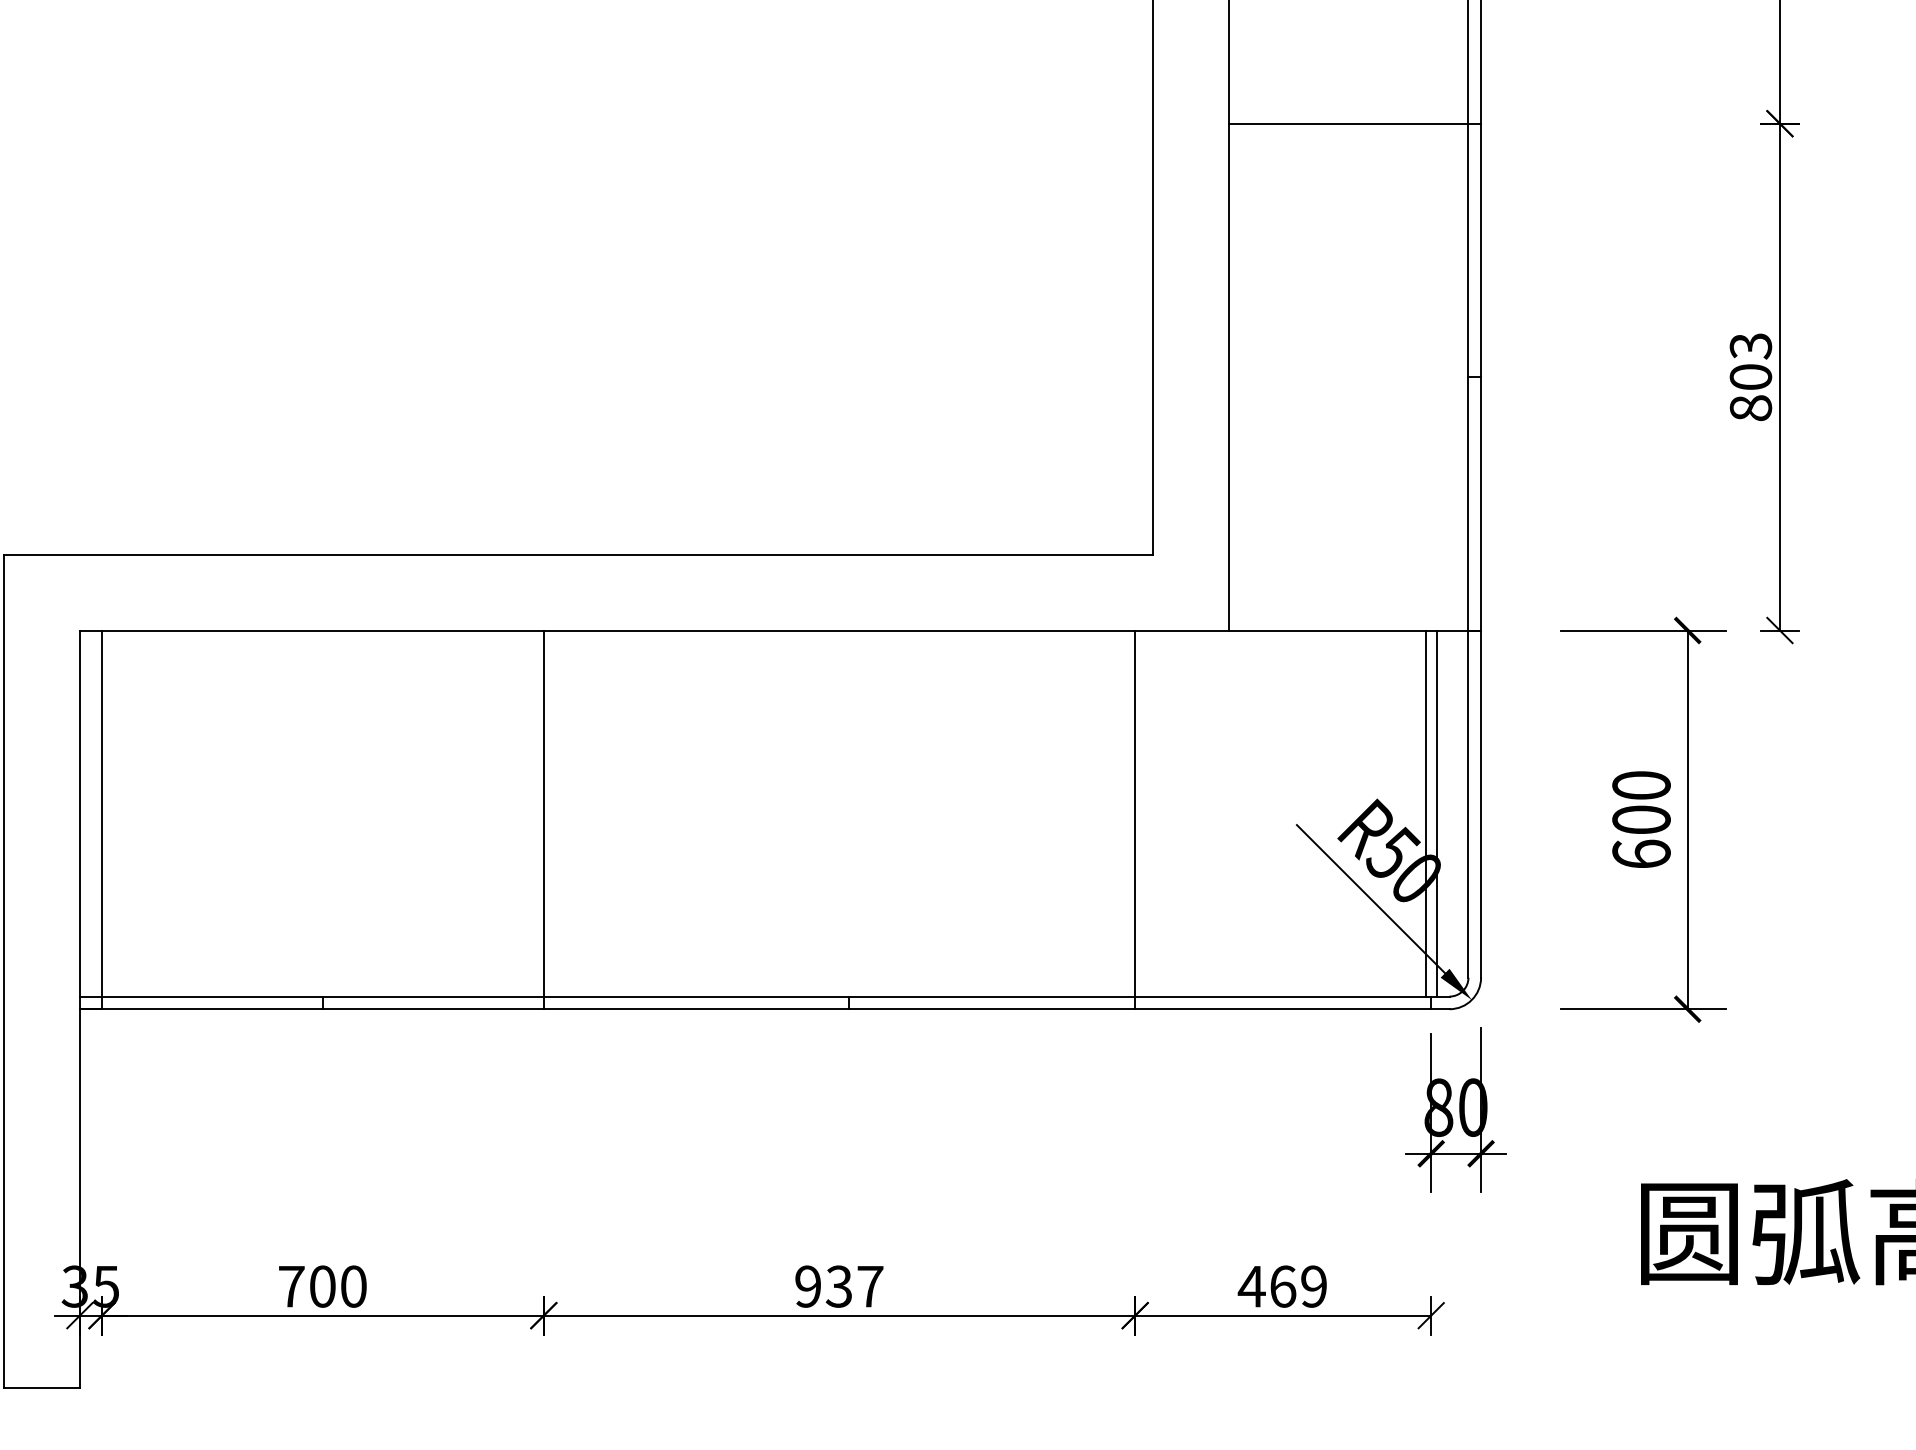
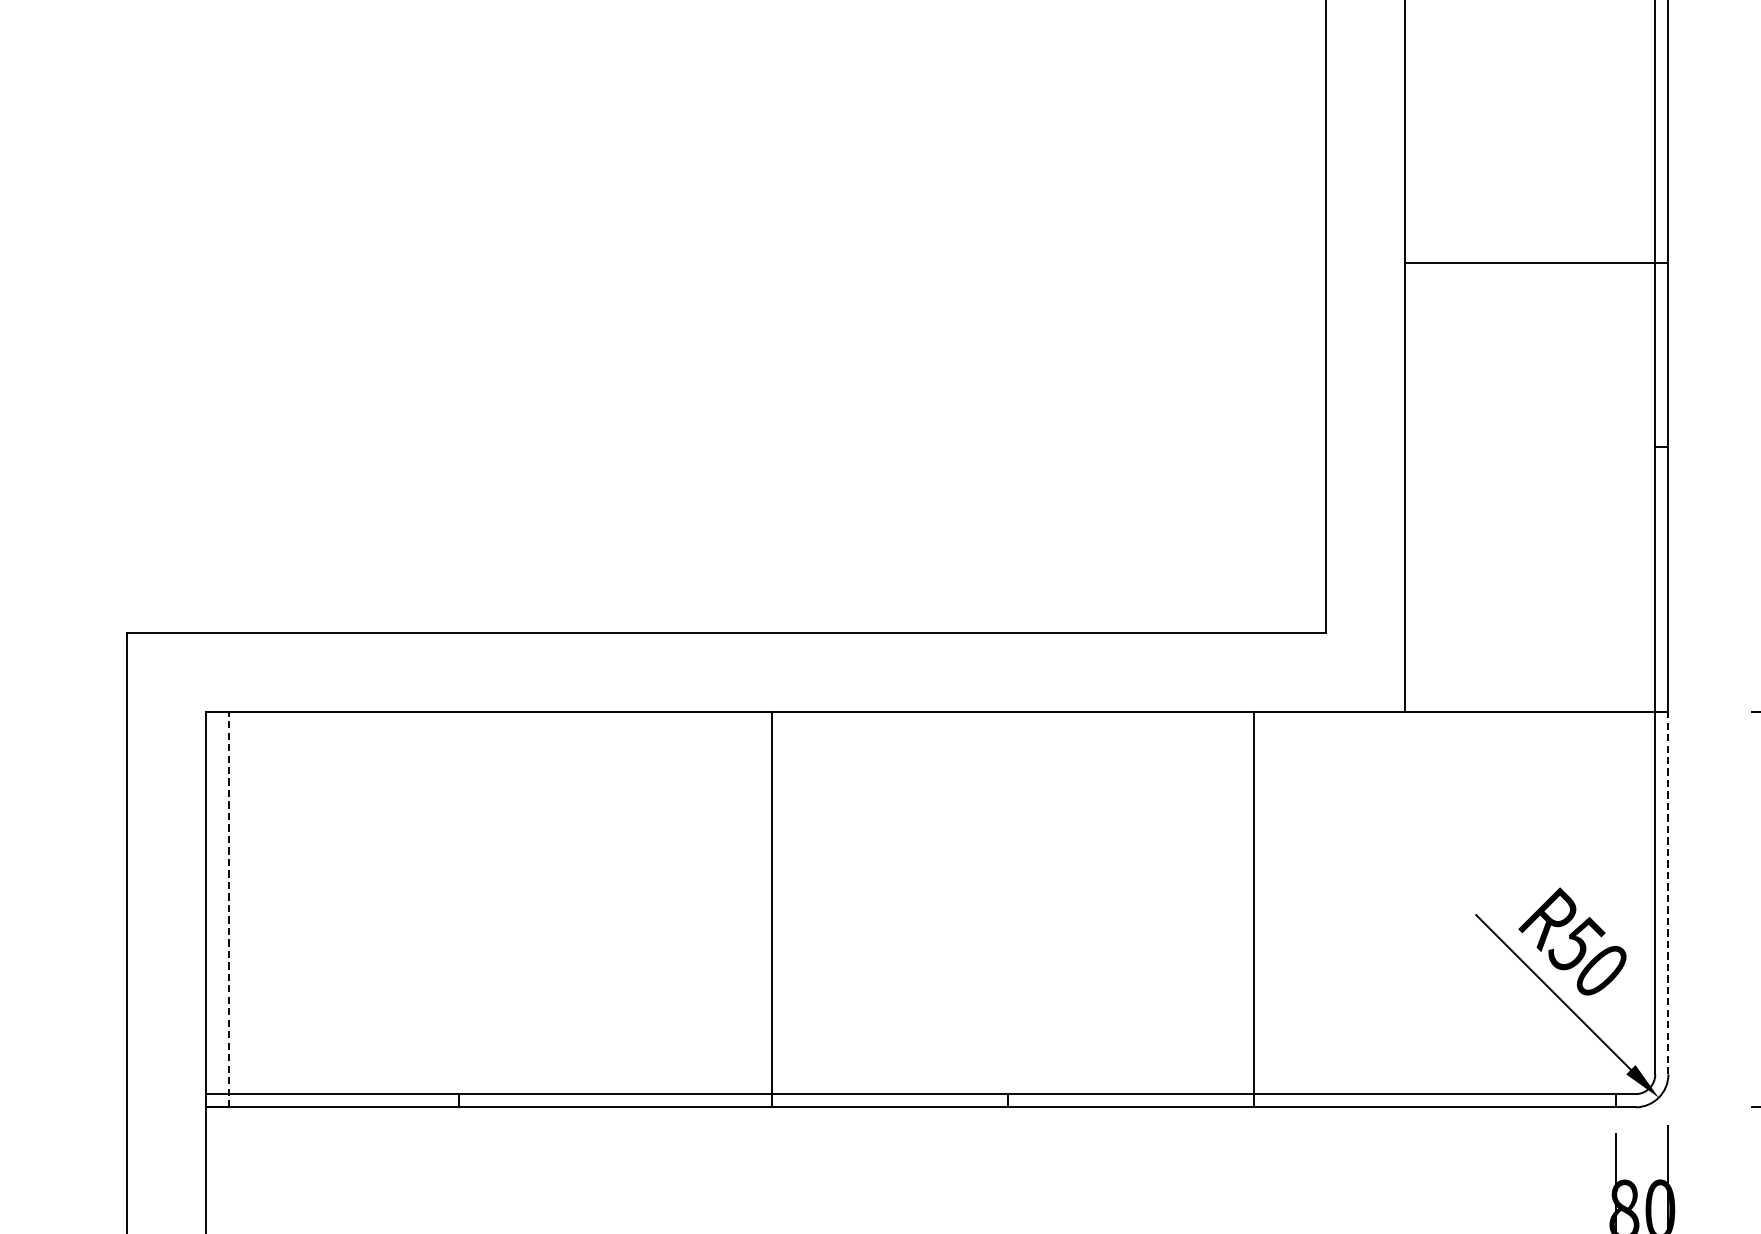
line: (1354, 123) -> (1536, 263), moved
line: (1481, 804) -> (1668, 893), solid -> dashed
line: (1425, 813) -> (1610, 902), removed
line: (1436, 813) -> (1621, 902), removed
line: (101, 819) -> (228, 909), solid -> dashed
line: (543, 819) -> (772, 909), moved
line: (1135, 819) -> (1254, 909), moved

